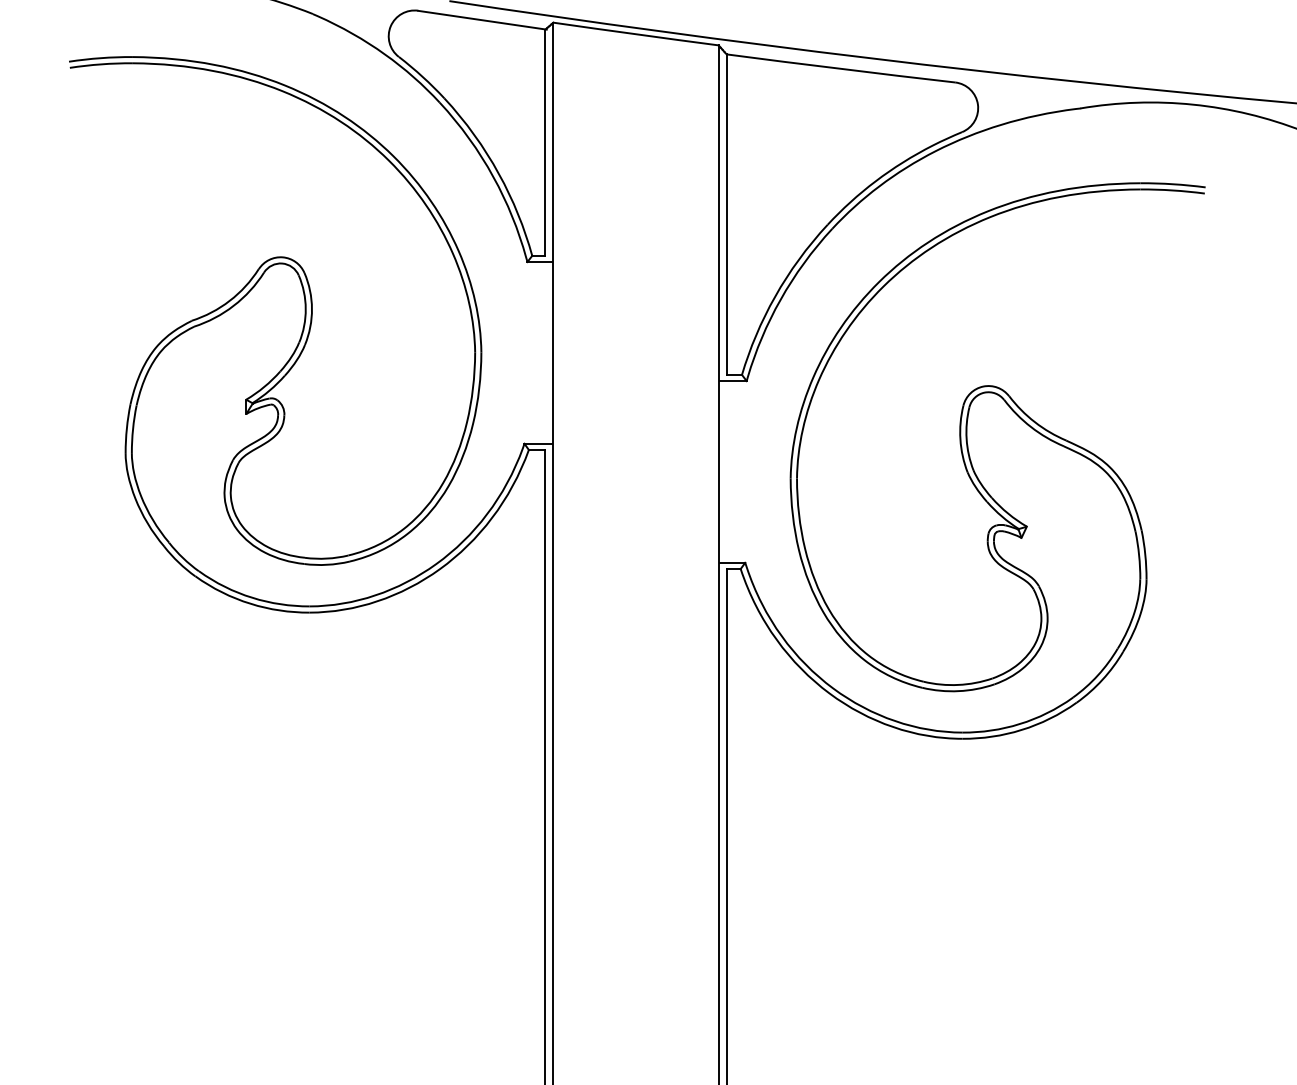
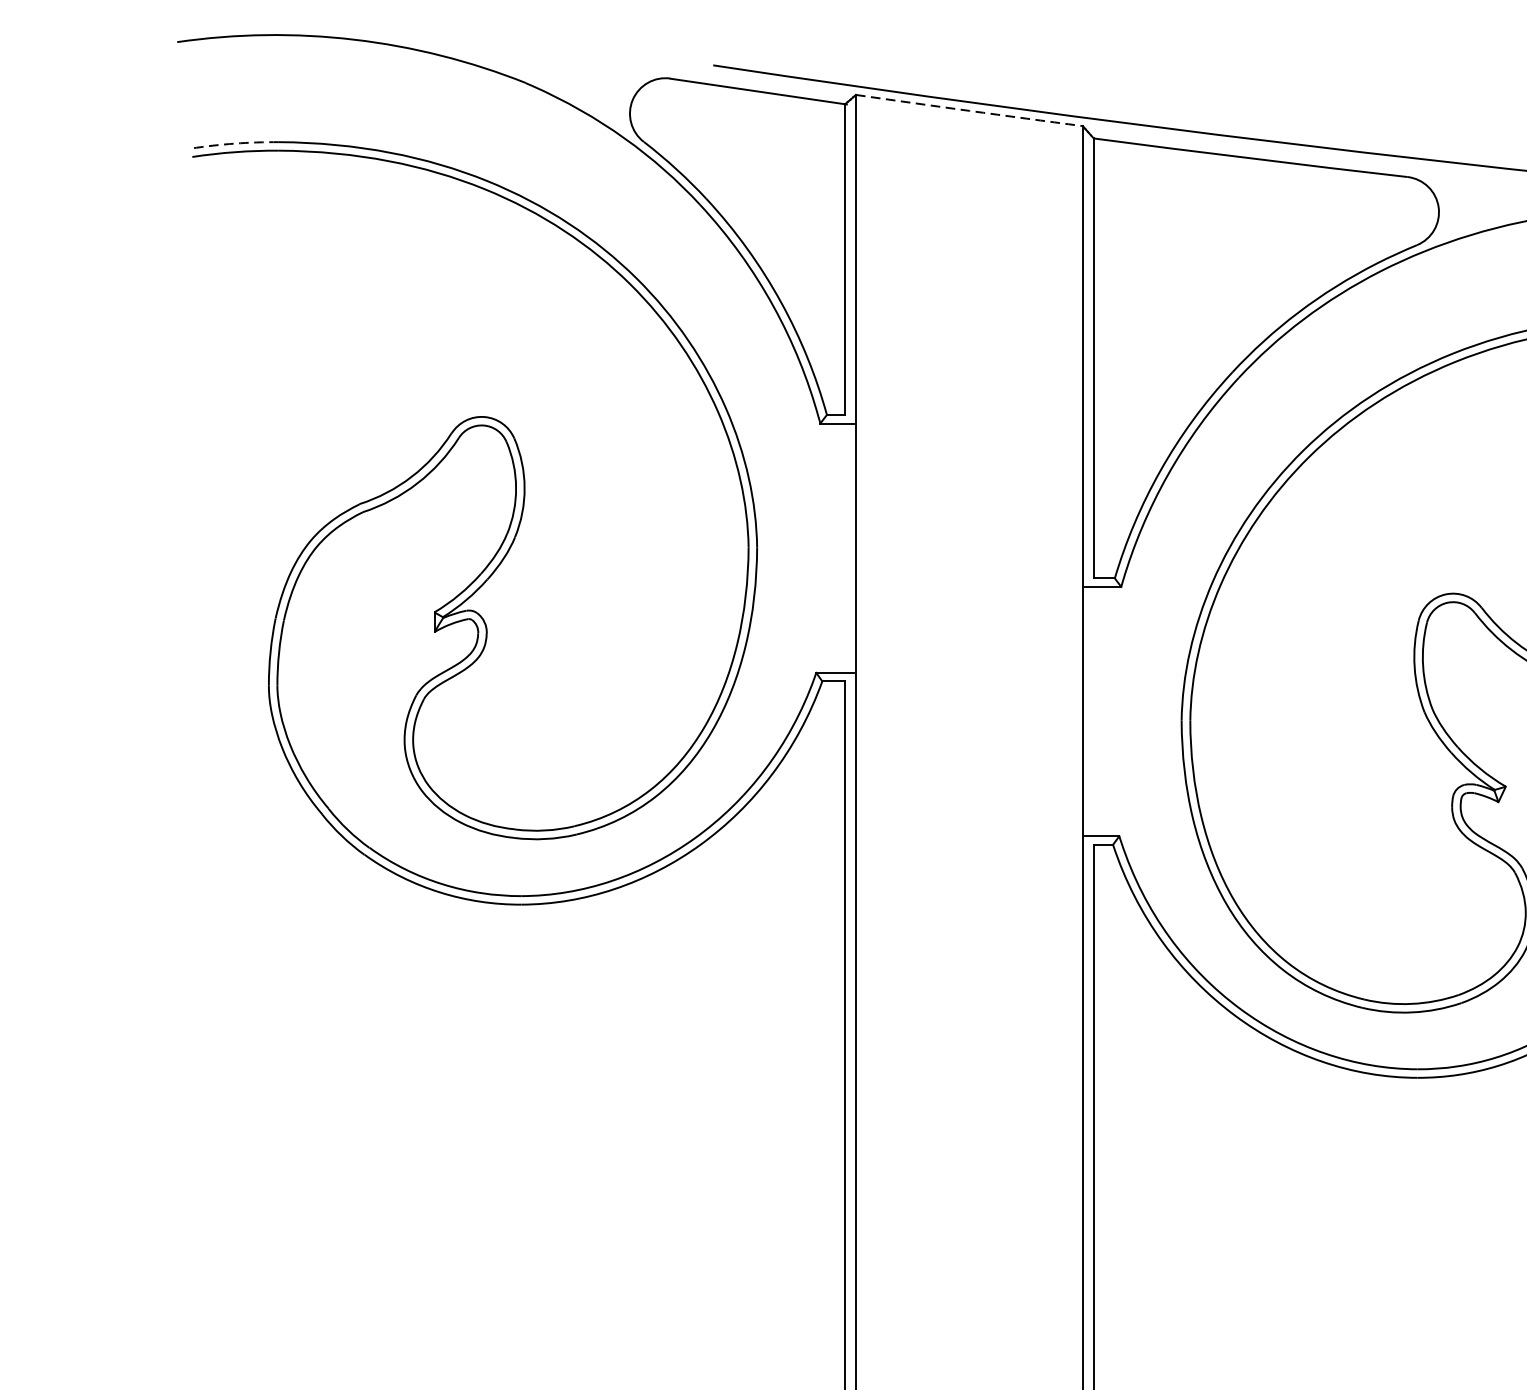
arc: (636, 34) -> (970, 111), solid -> dashed
arc: (100, 58) -> (234, 144), solid -> dashed

